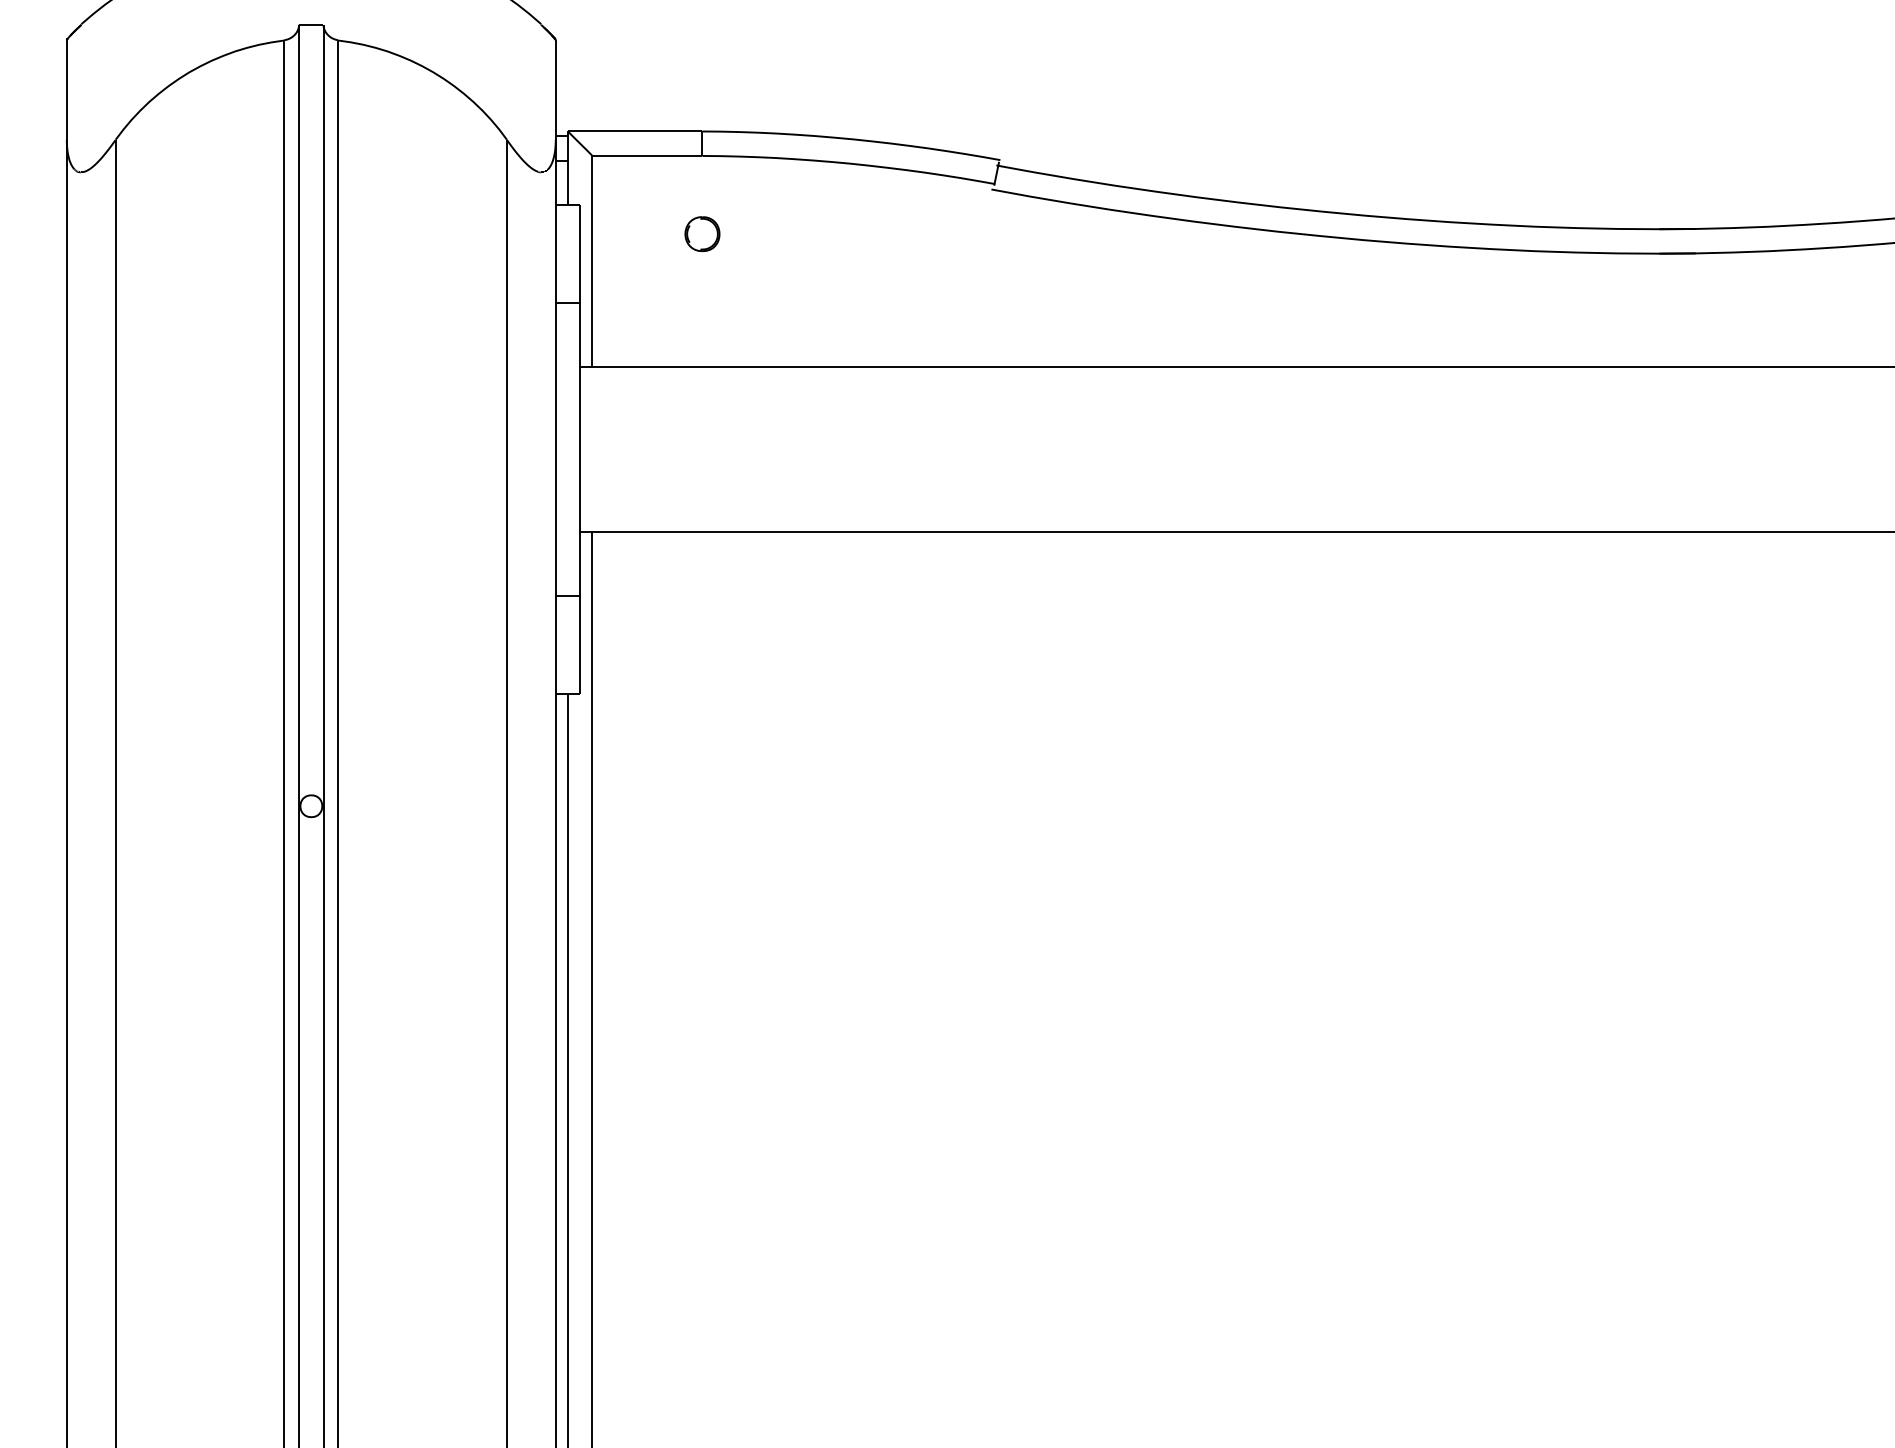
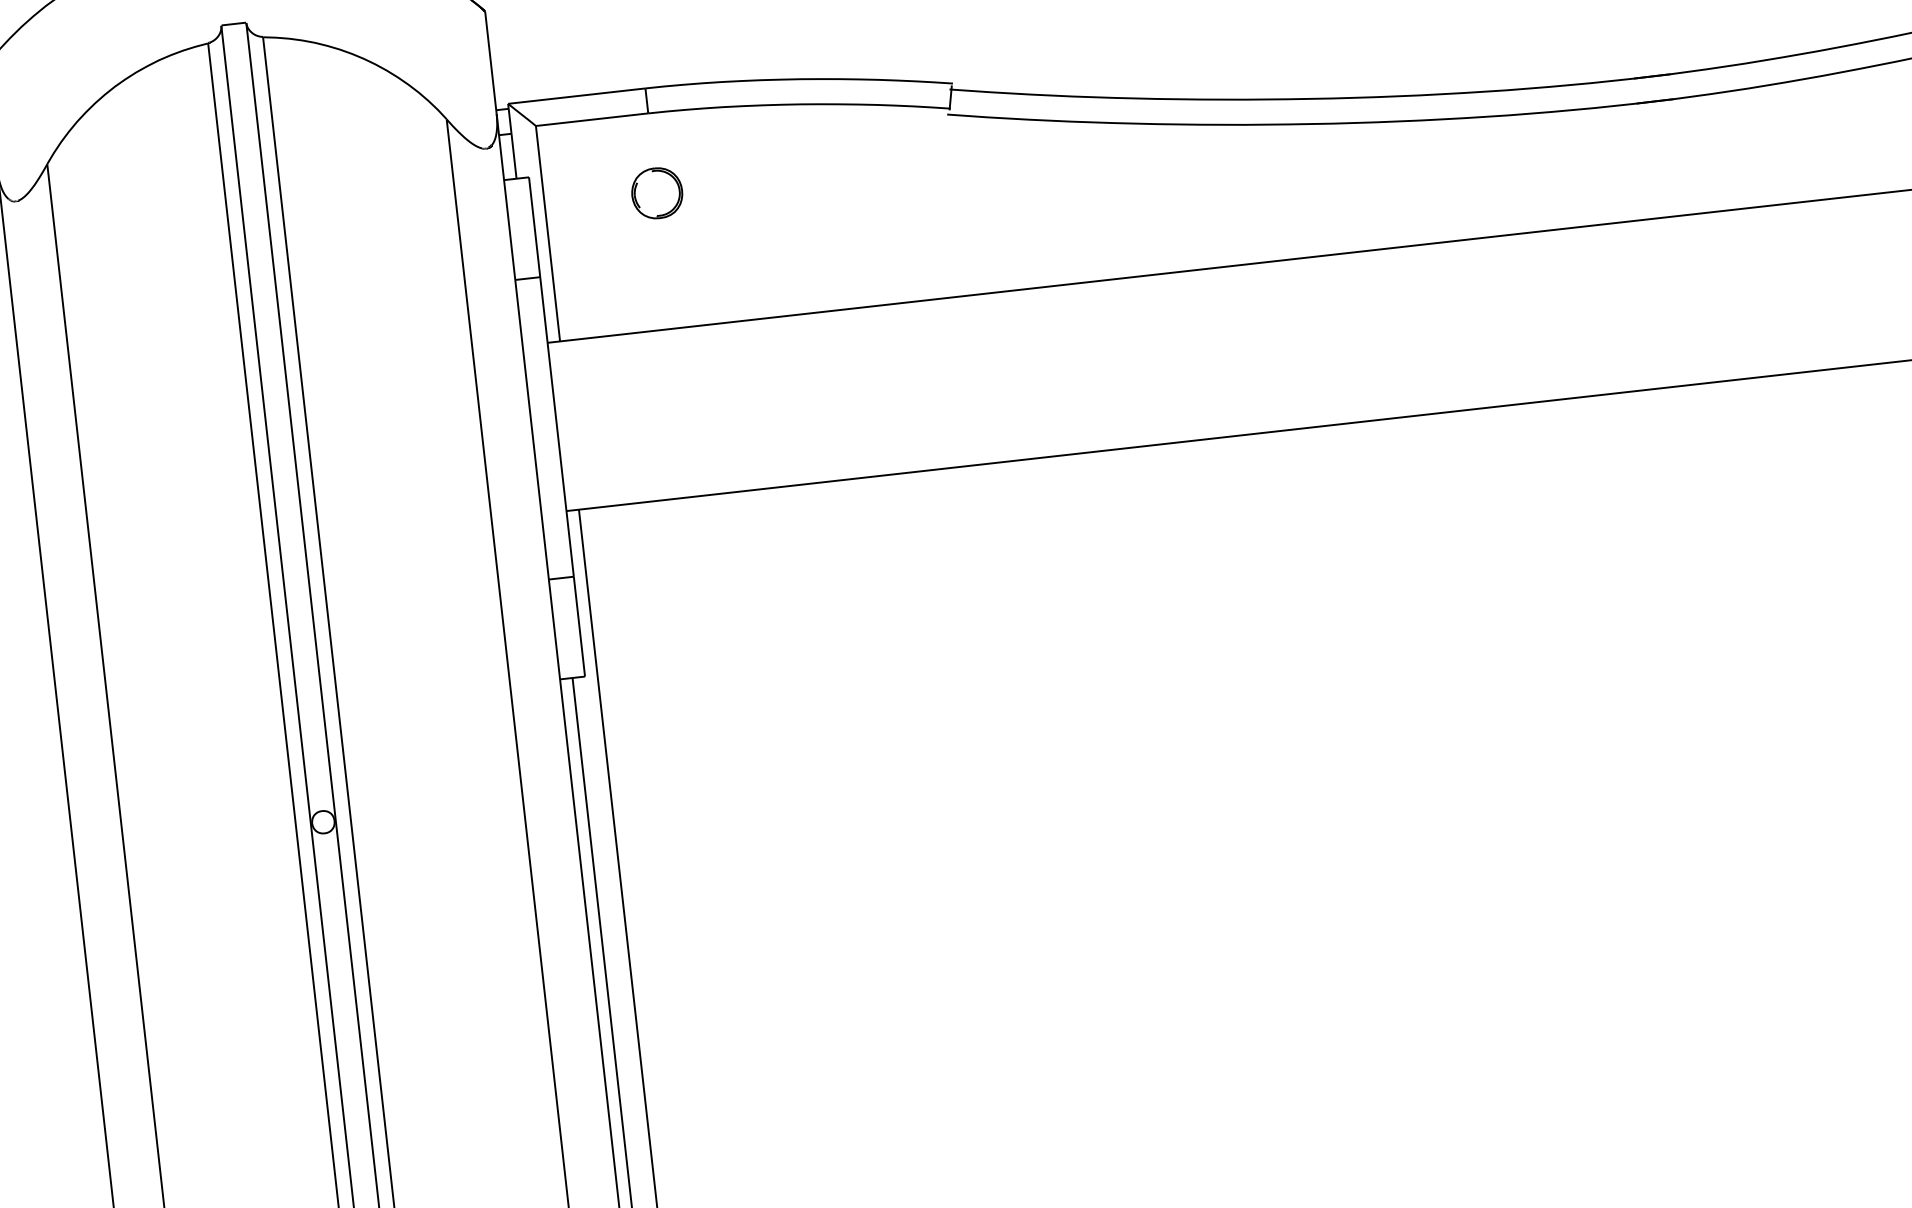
part: (702, 233) -> (657, 192), size x1.43

